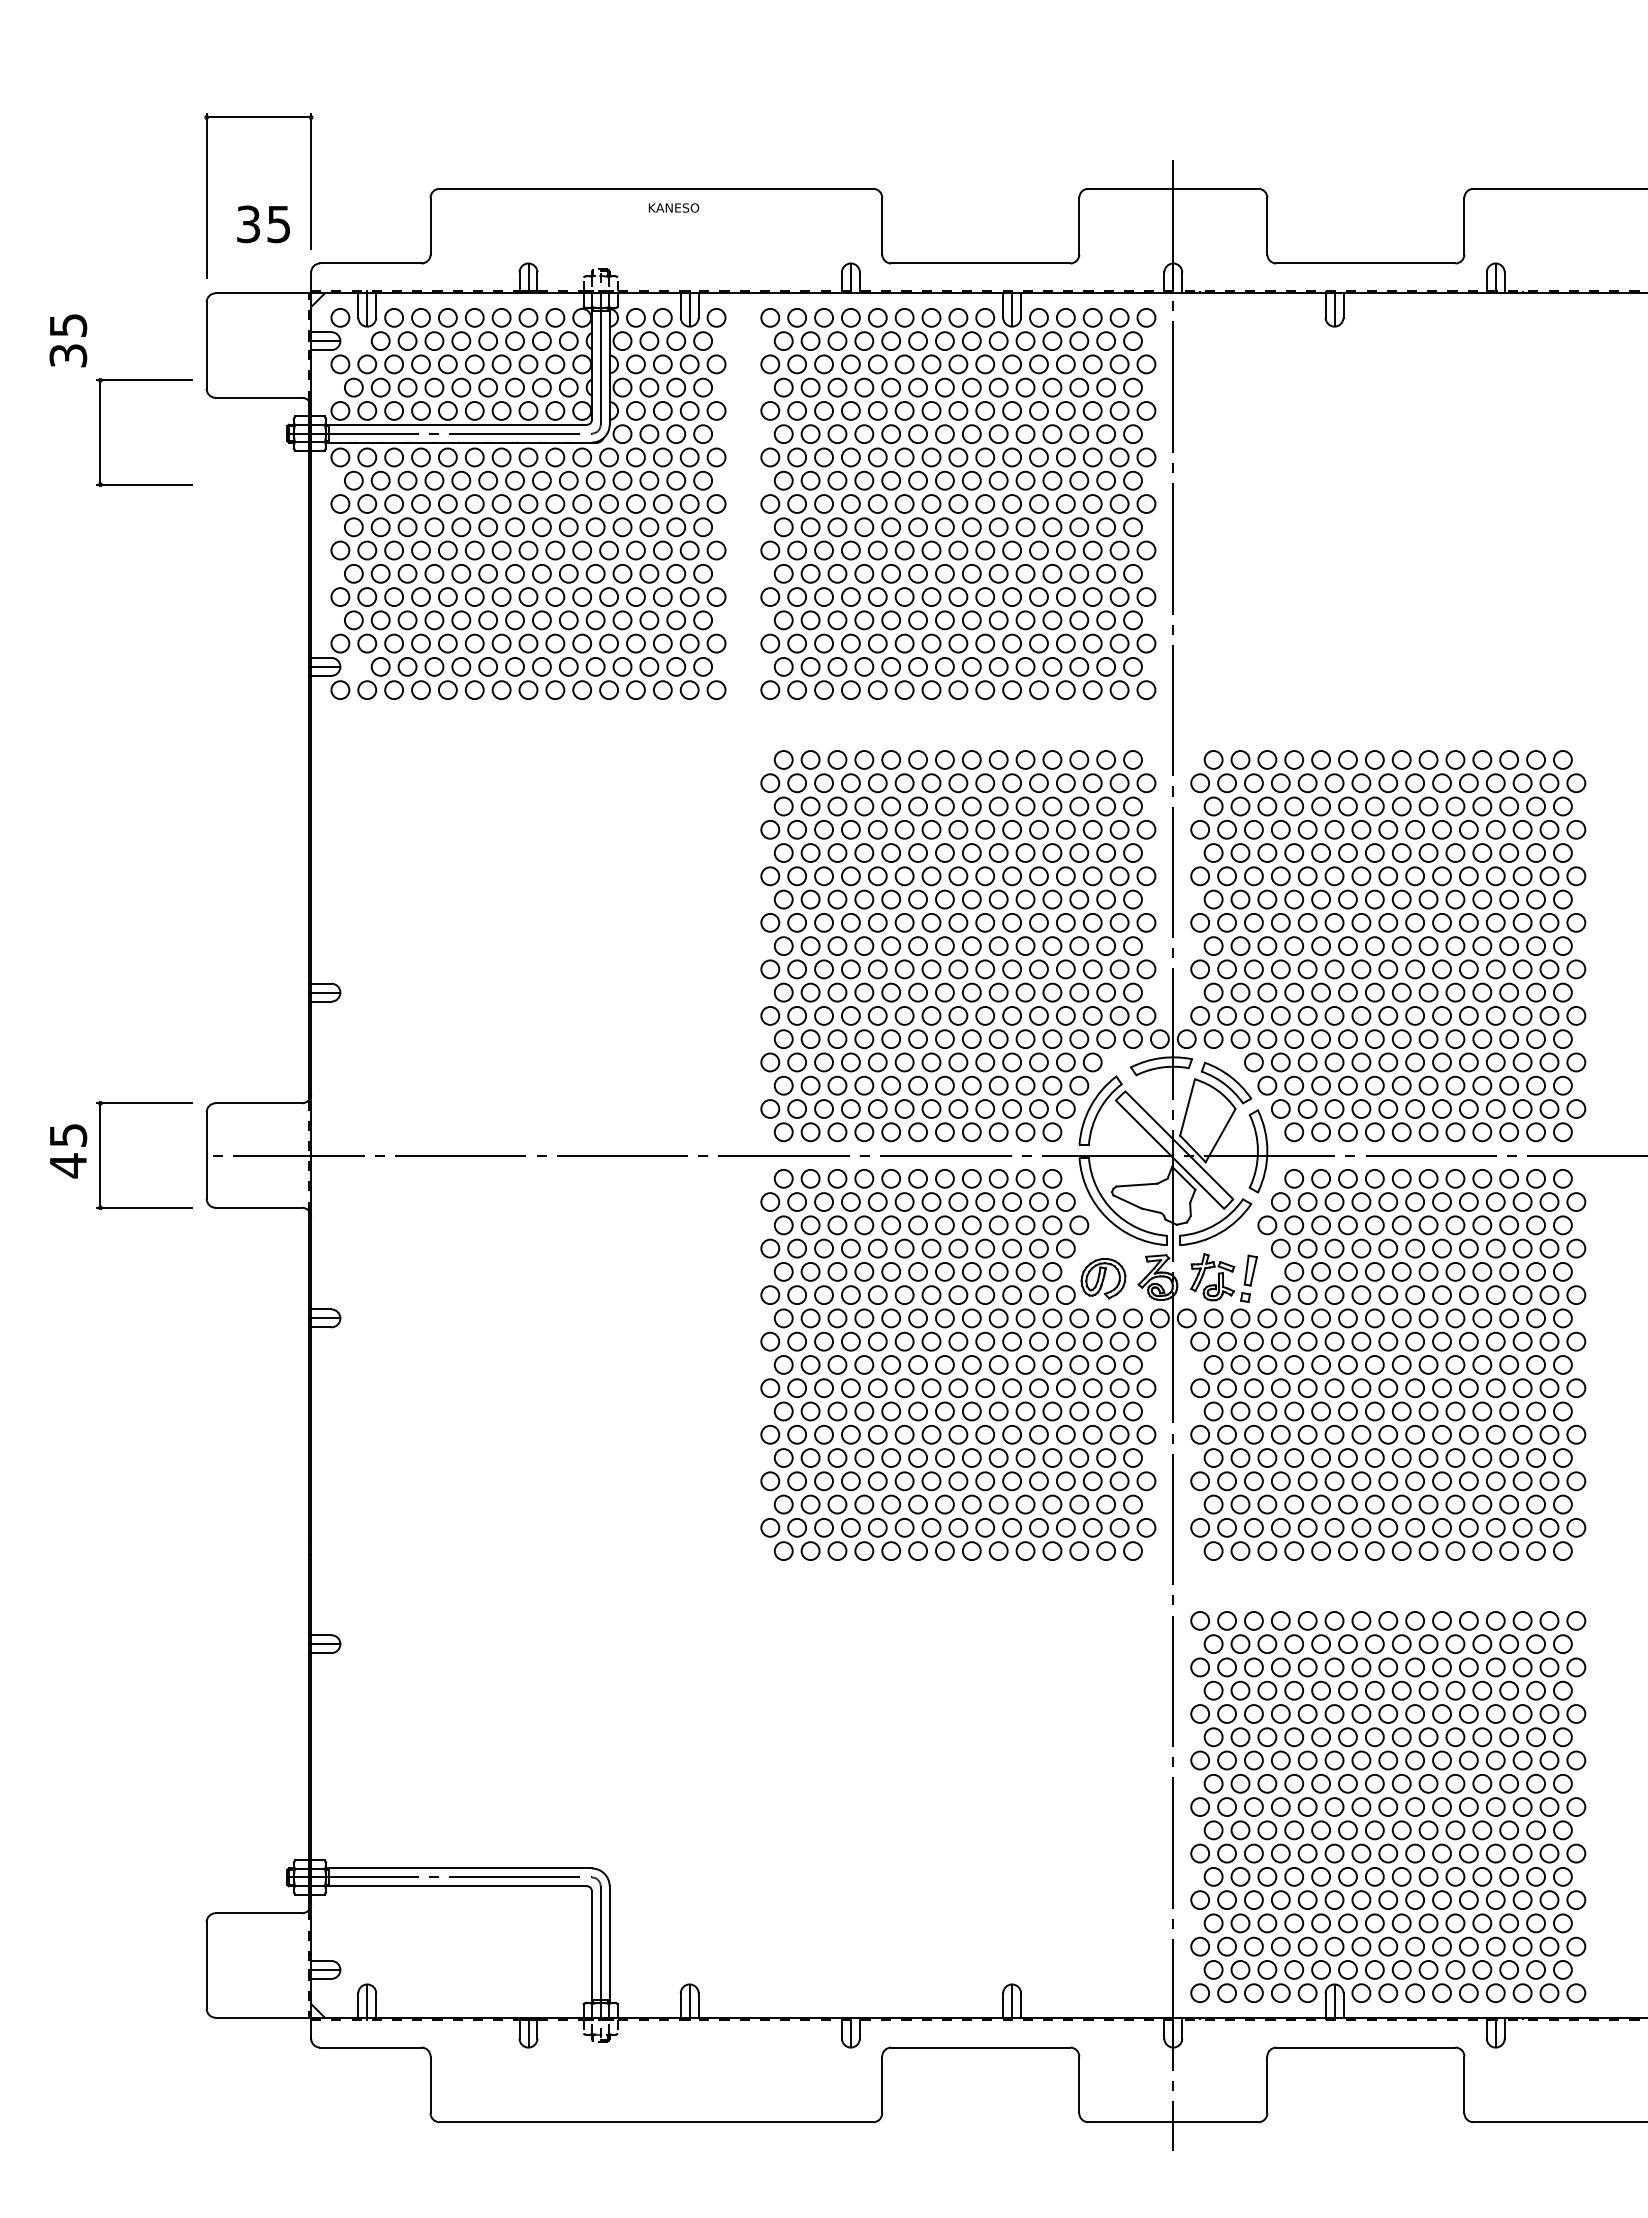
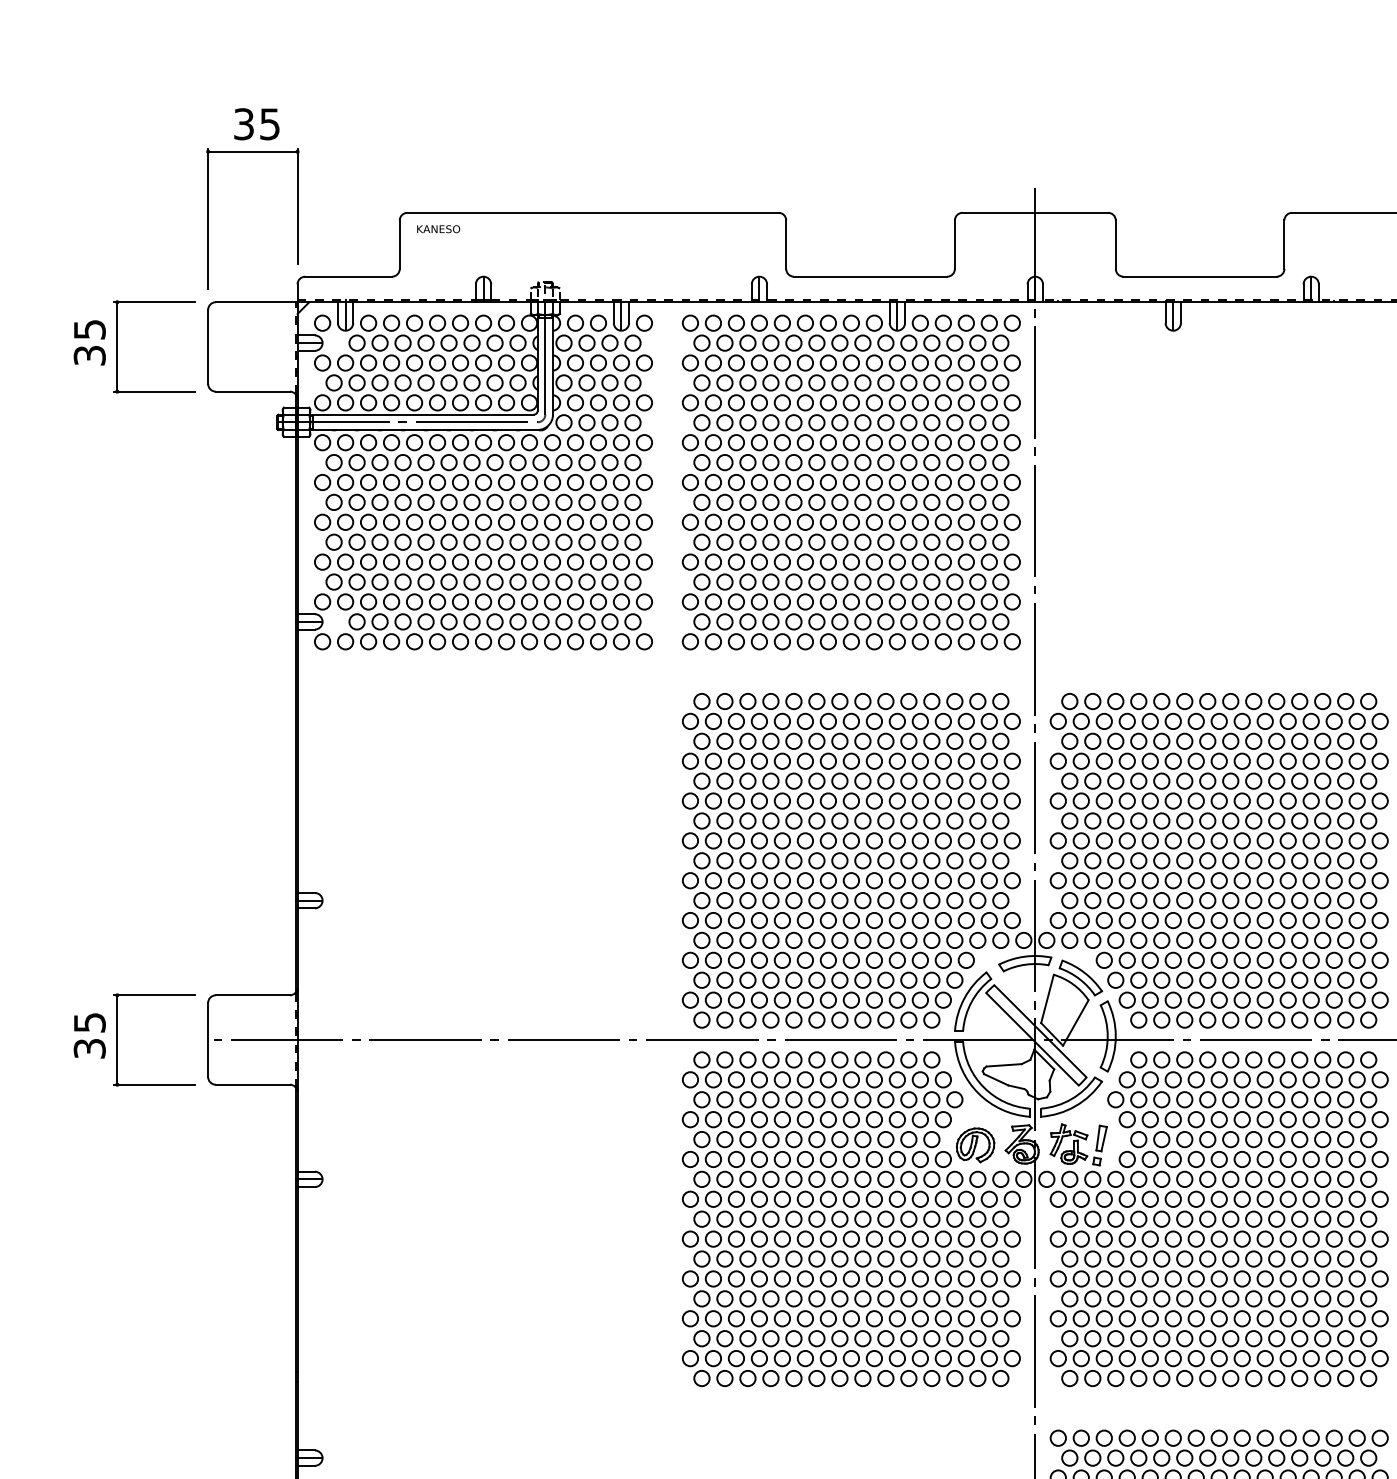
text: (673, 207) -> (438, 228), moved
text: (263, 224) -> (256, 124), moved
part: (100, 432) -> (117, 346), moved
text: (68, 1165) -> (89, 1048), 45 -> 35

